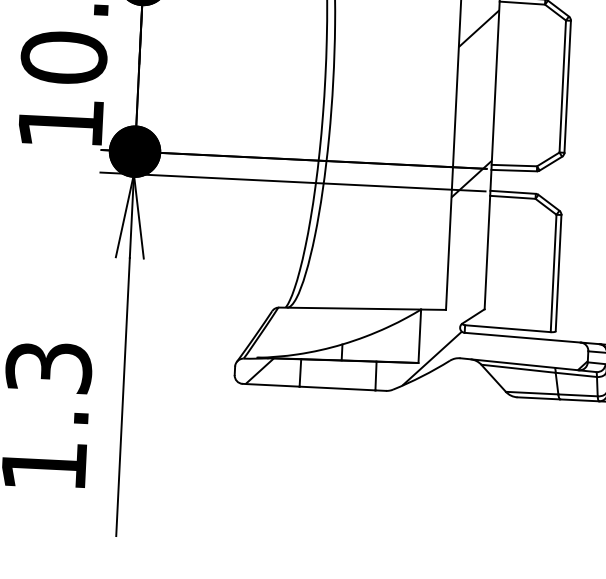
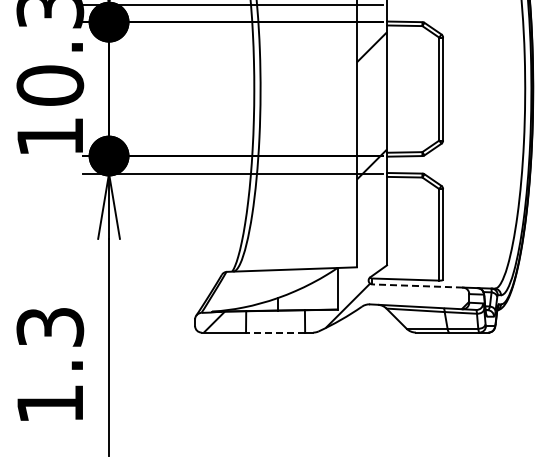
line: (522, 338) -> (417, 286), solid -> dashed
line: (337, 388) -> (275, 332), solid -> dashed

